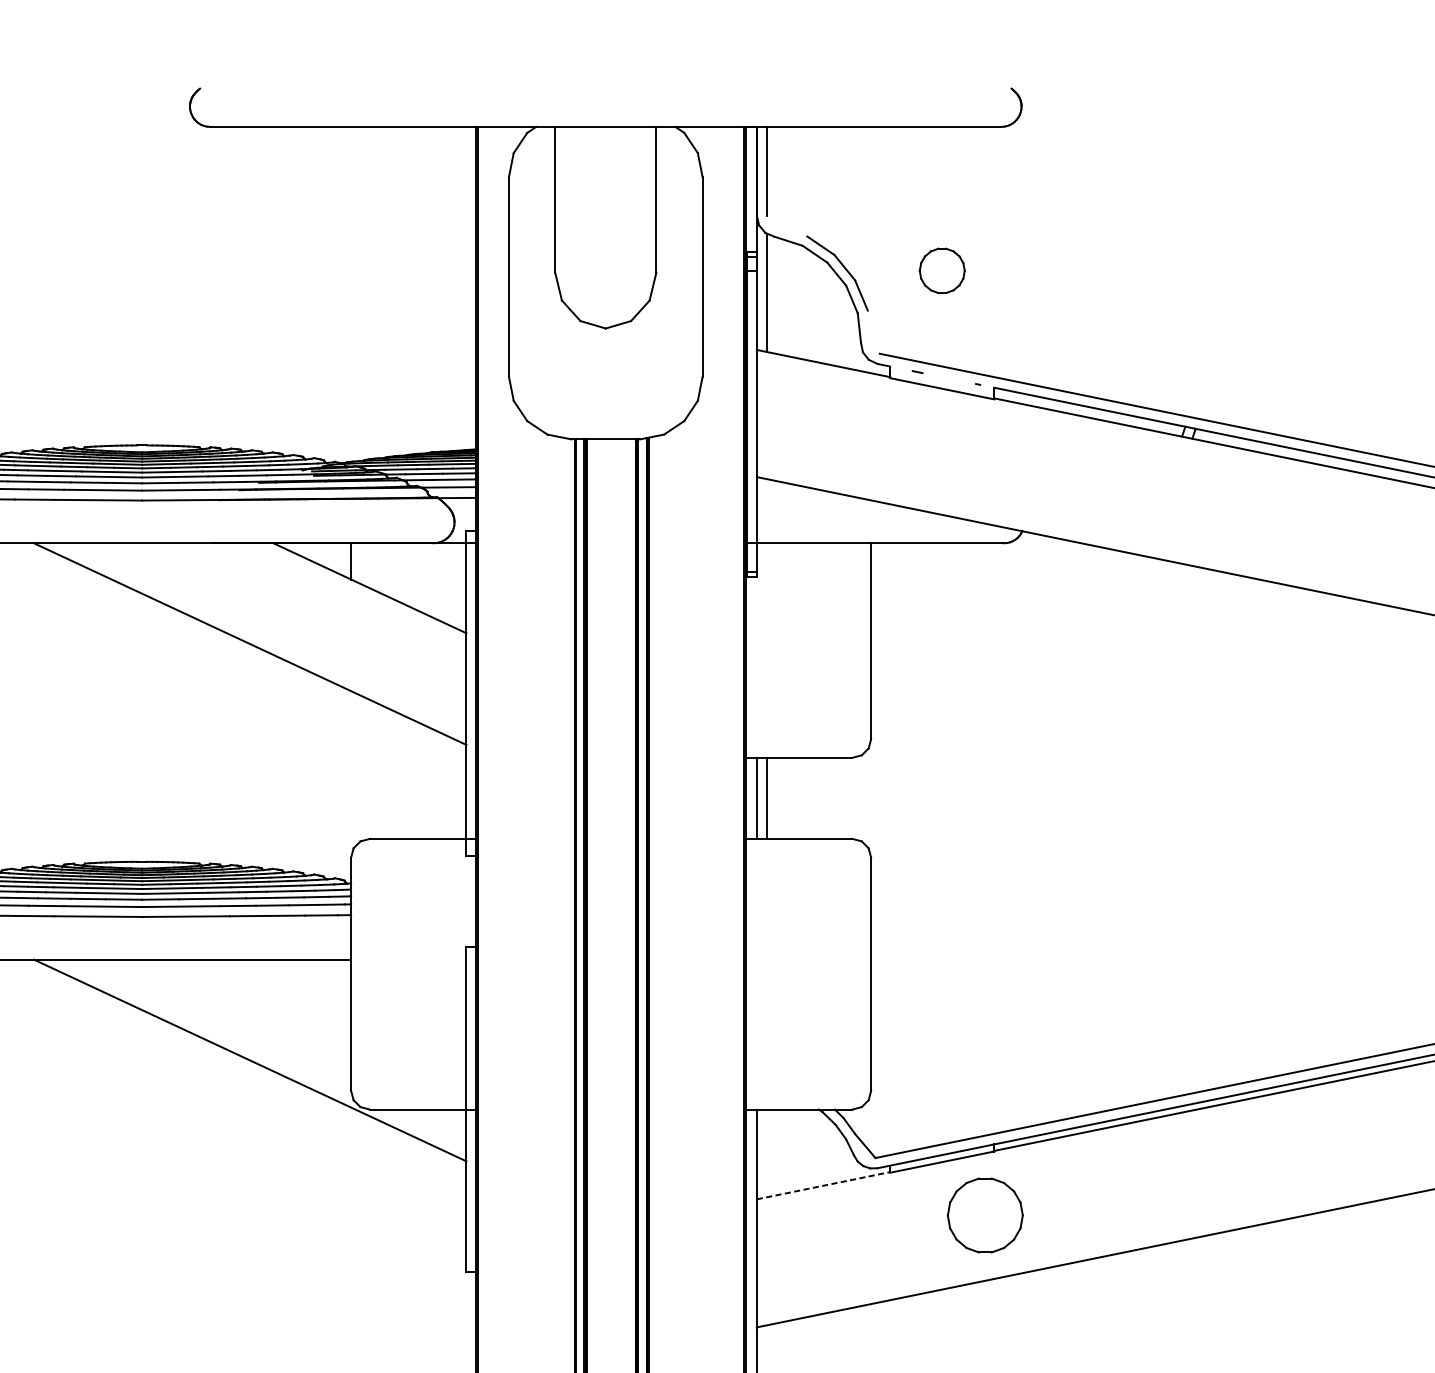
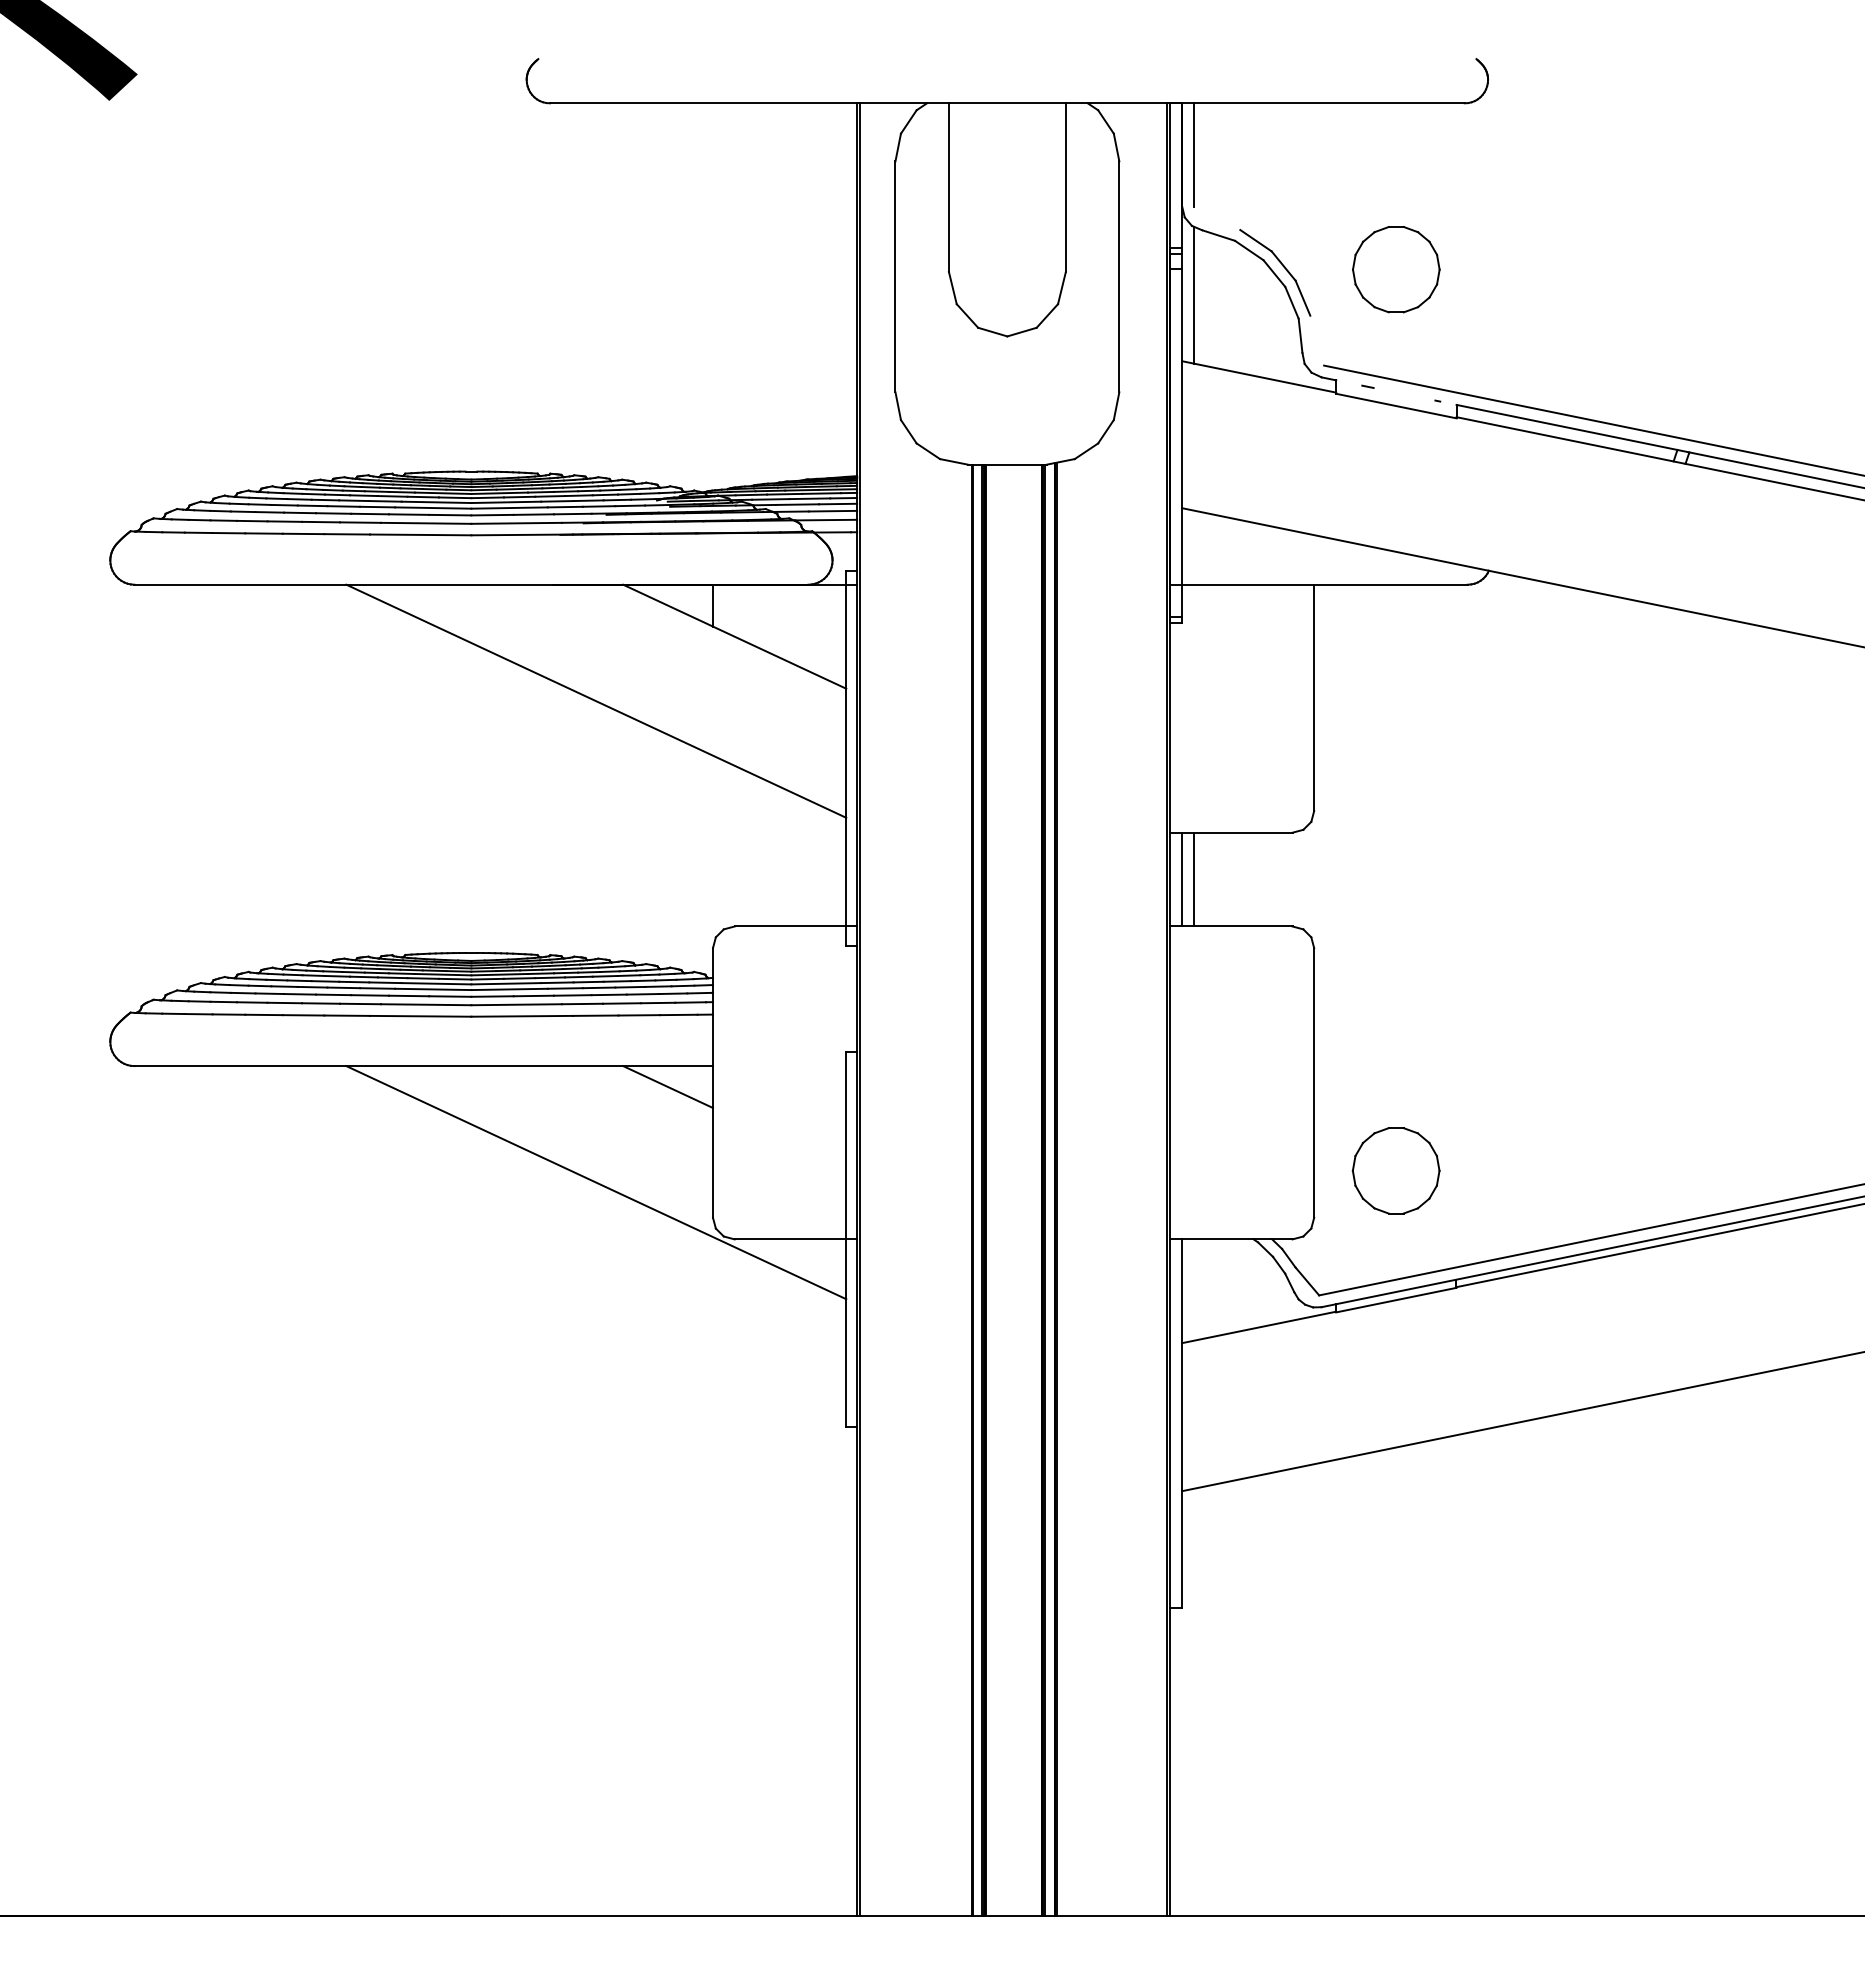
part: (942, 270) -> (1396, 269), size x1.67
line: (311, 977) -> (667, 1086), added
line: (823, 1185) -> (1259, 1327), dashed -> solid
part: (984, 1215) -> (1395, 1170), moved

